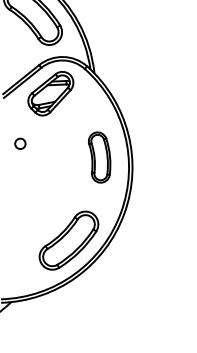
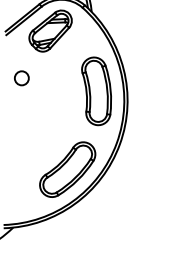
circle: (20, 143) -> (21, 78), size x1.43
part: (99, 157) -> (96, 91), size x1.43

